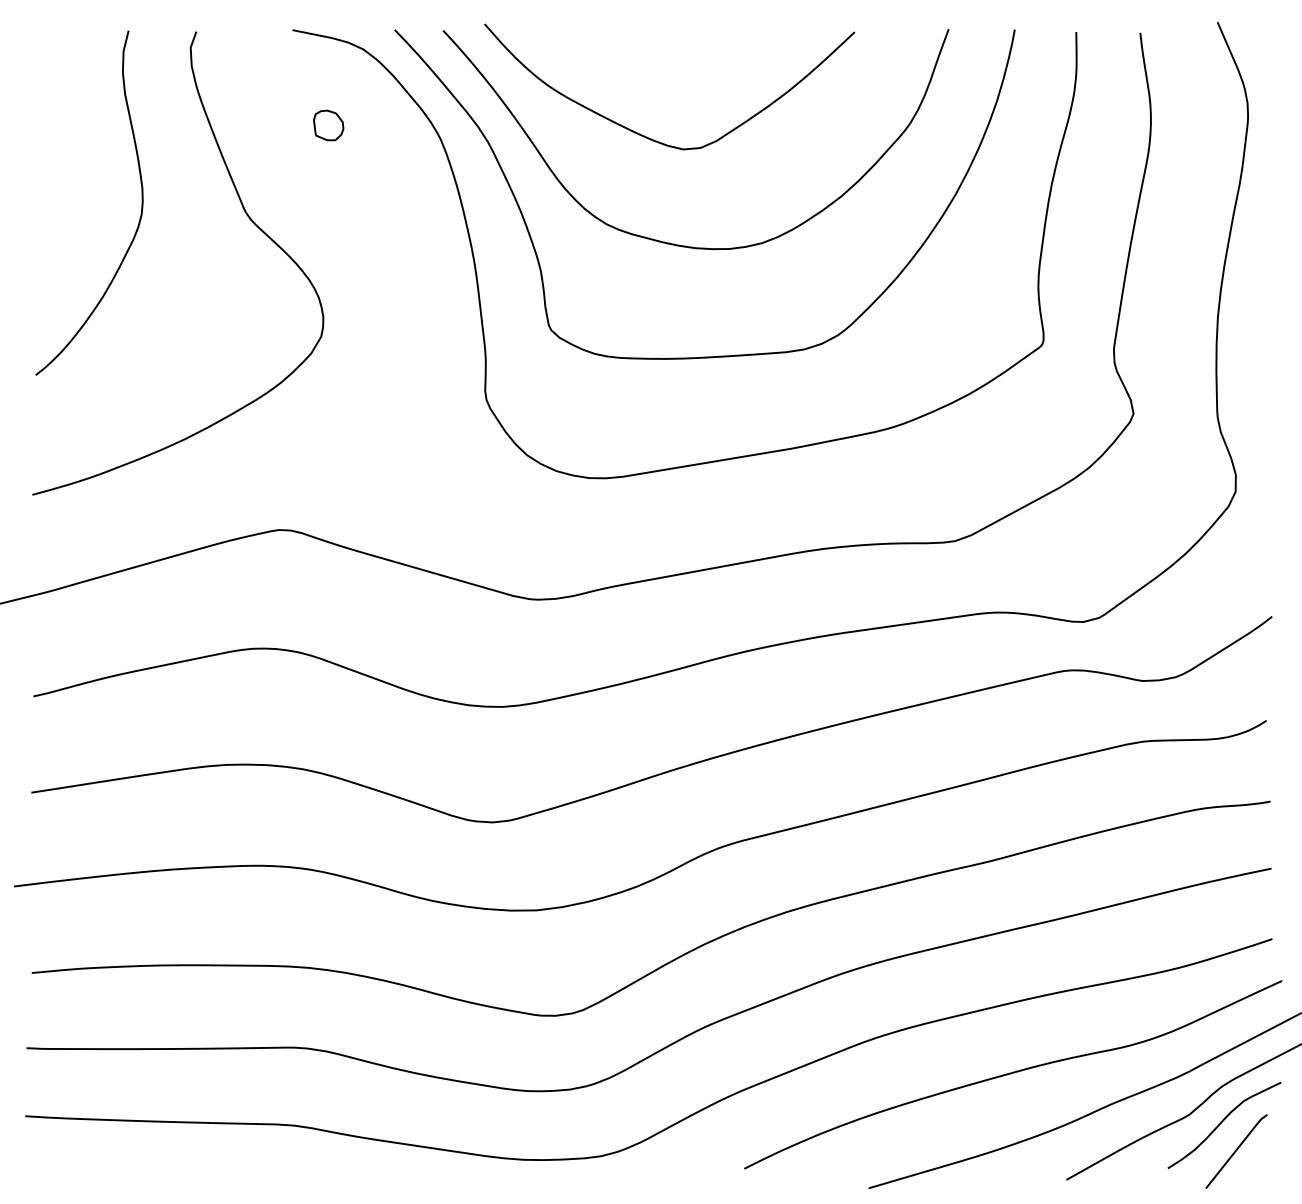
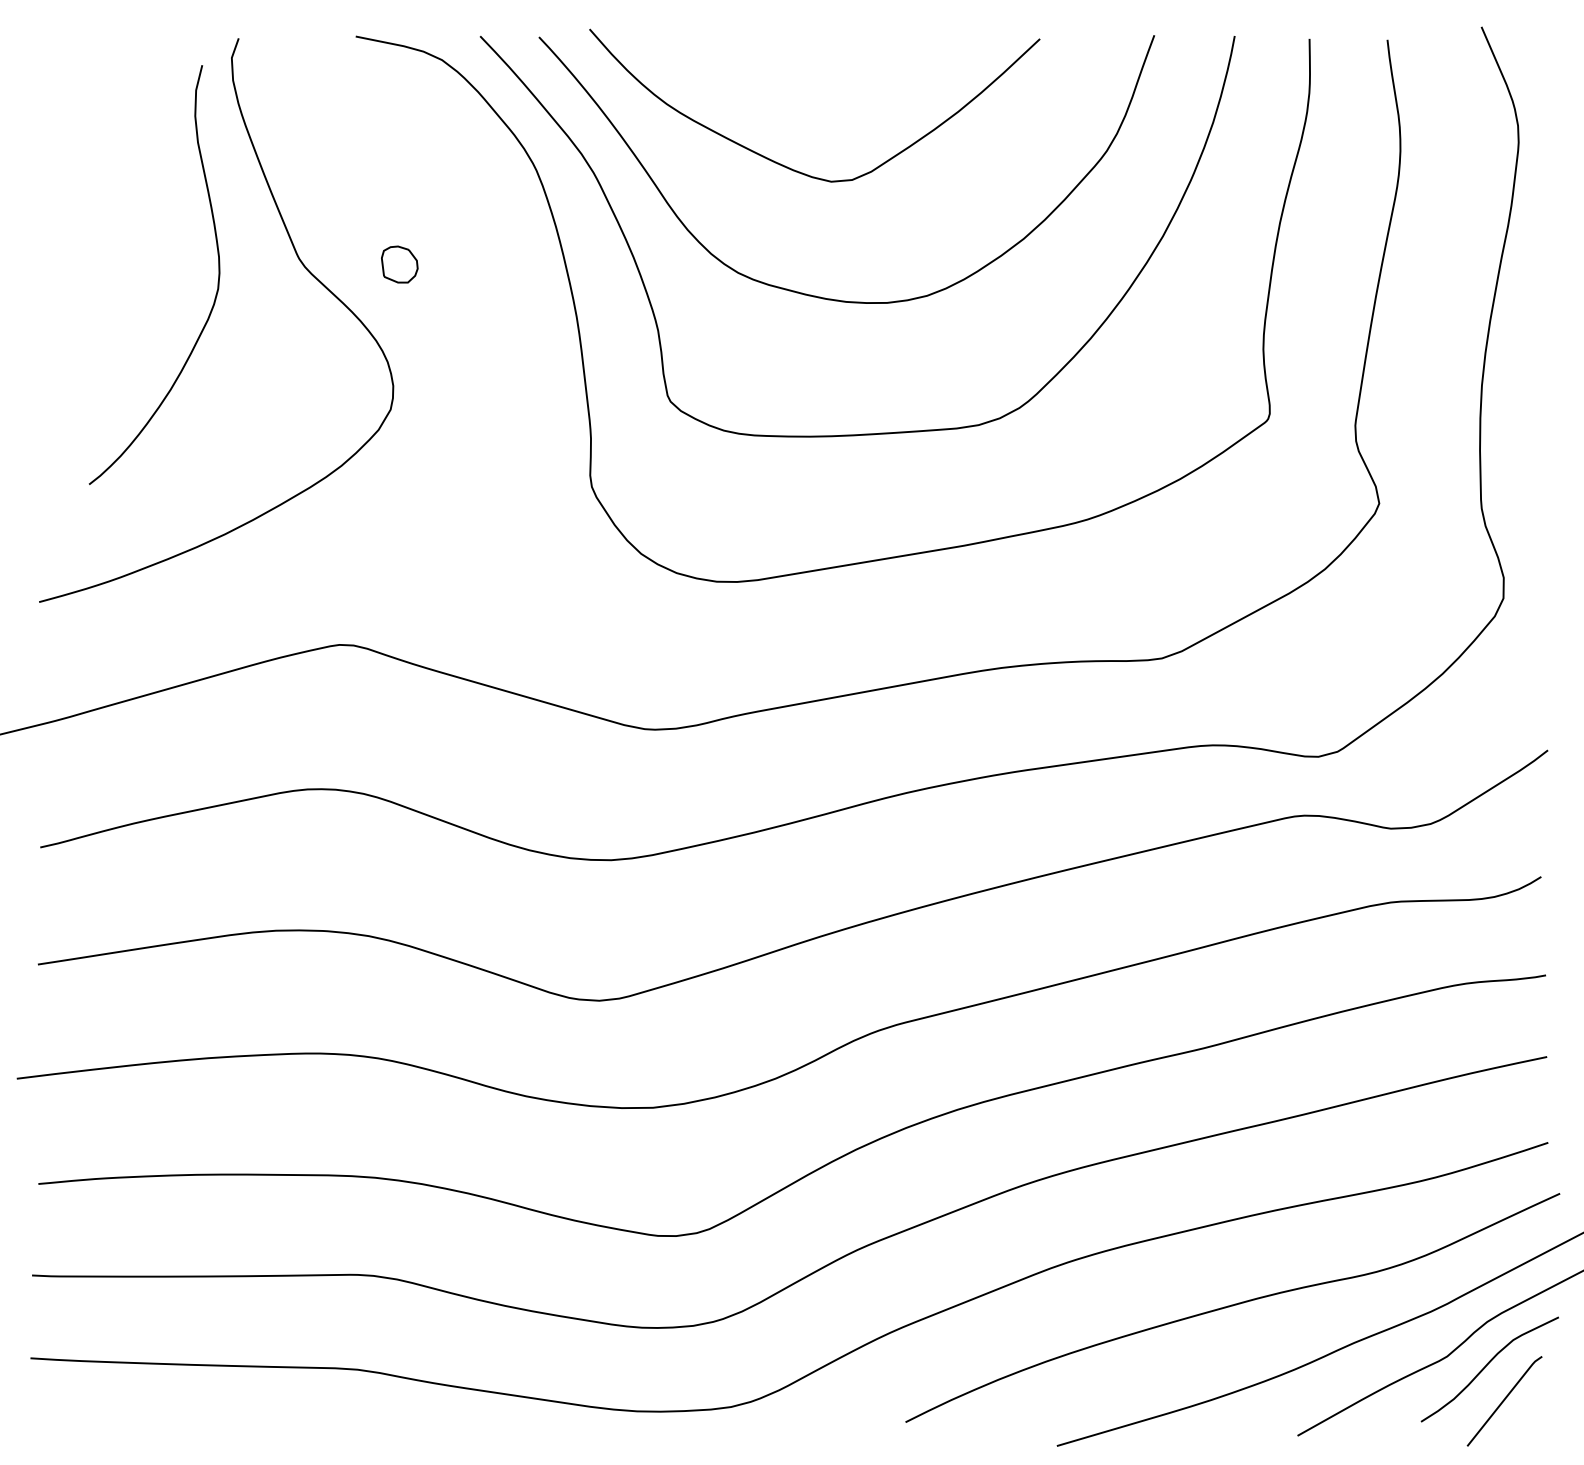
part: (328, 125) -> (399, 264), moved
curve: (141, 208) -> (217, 281), moved

